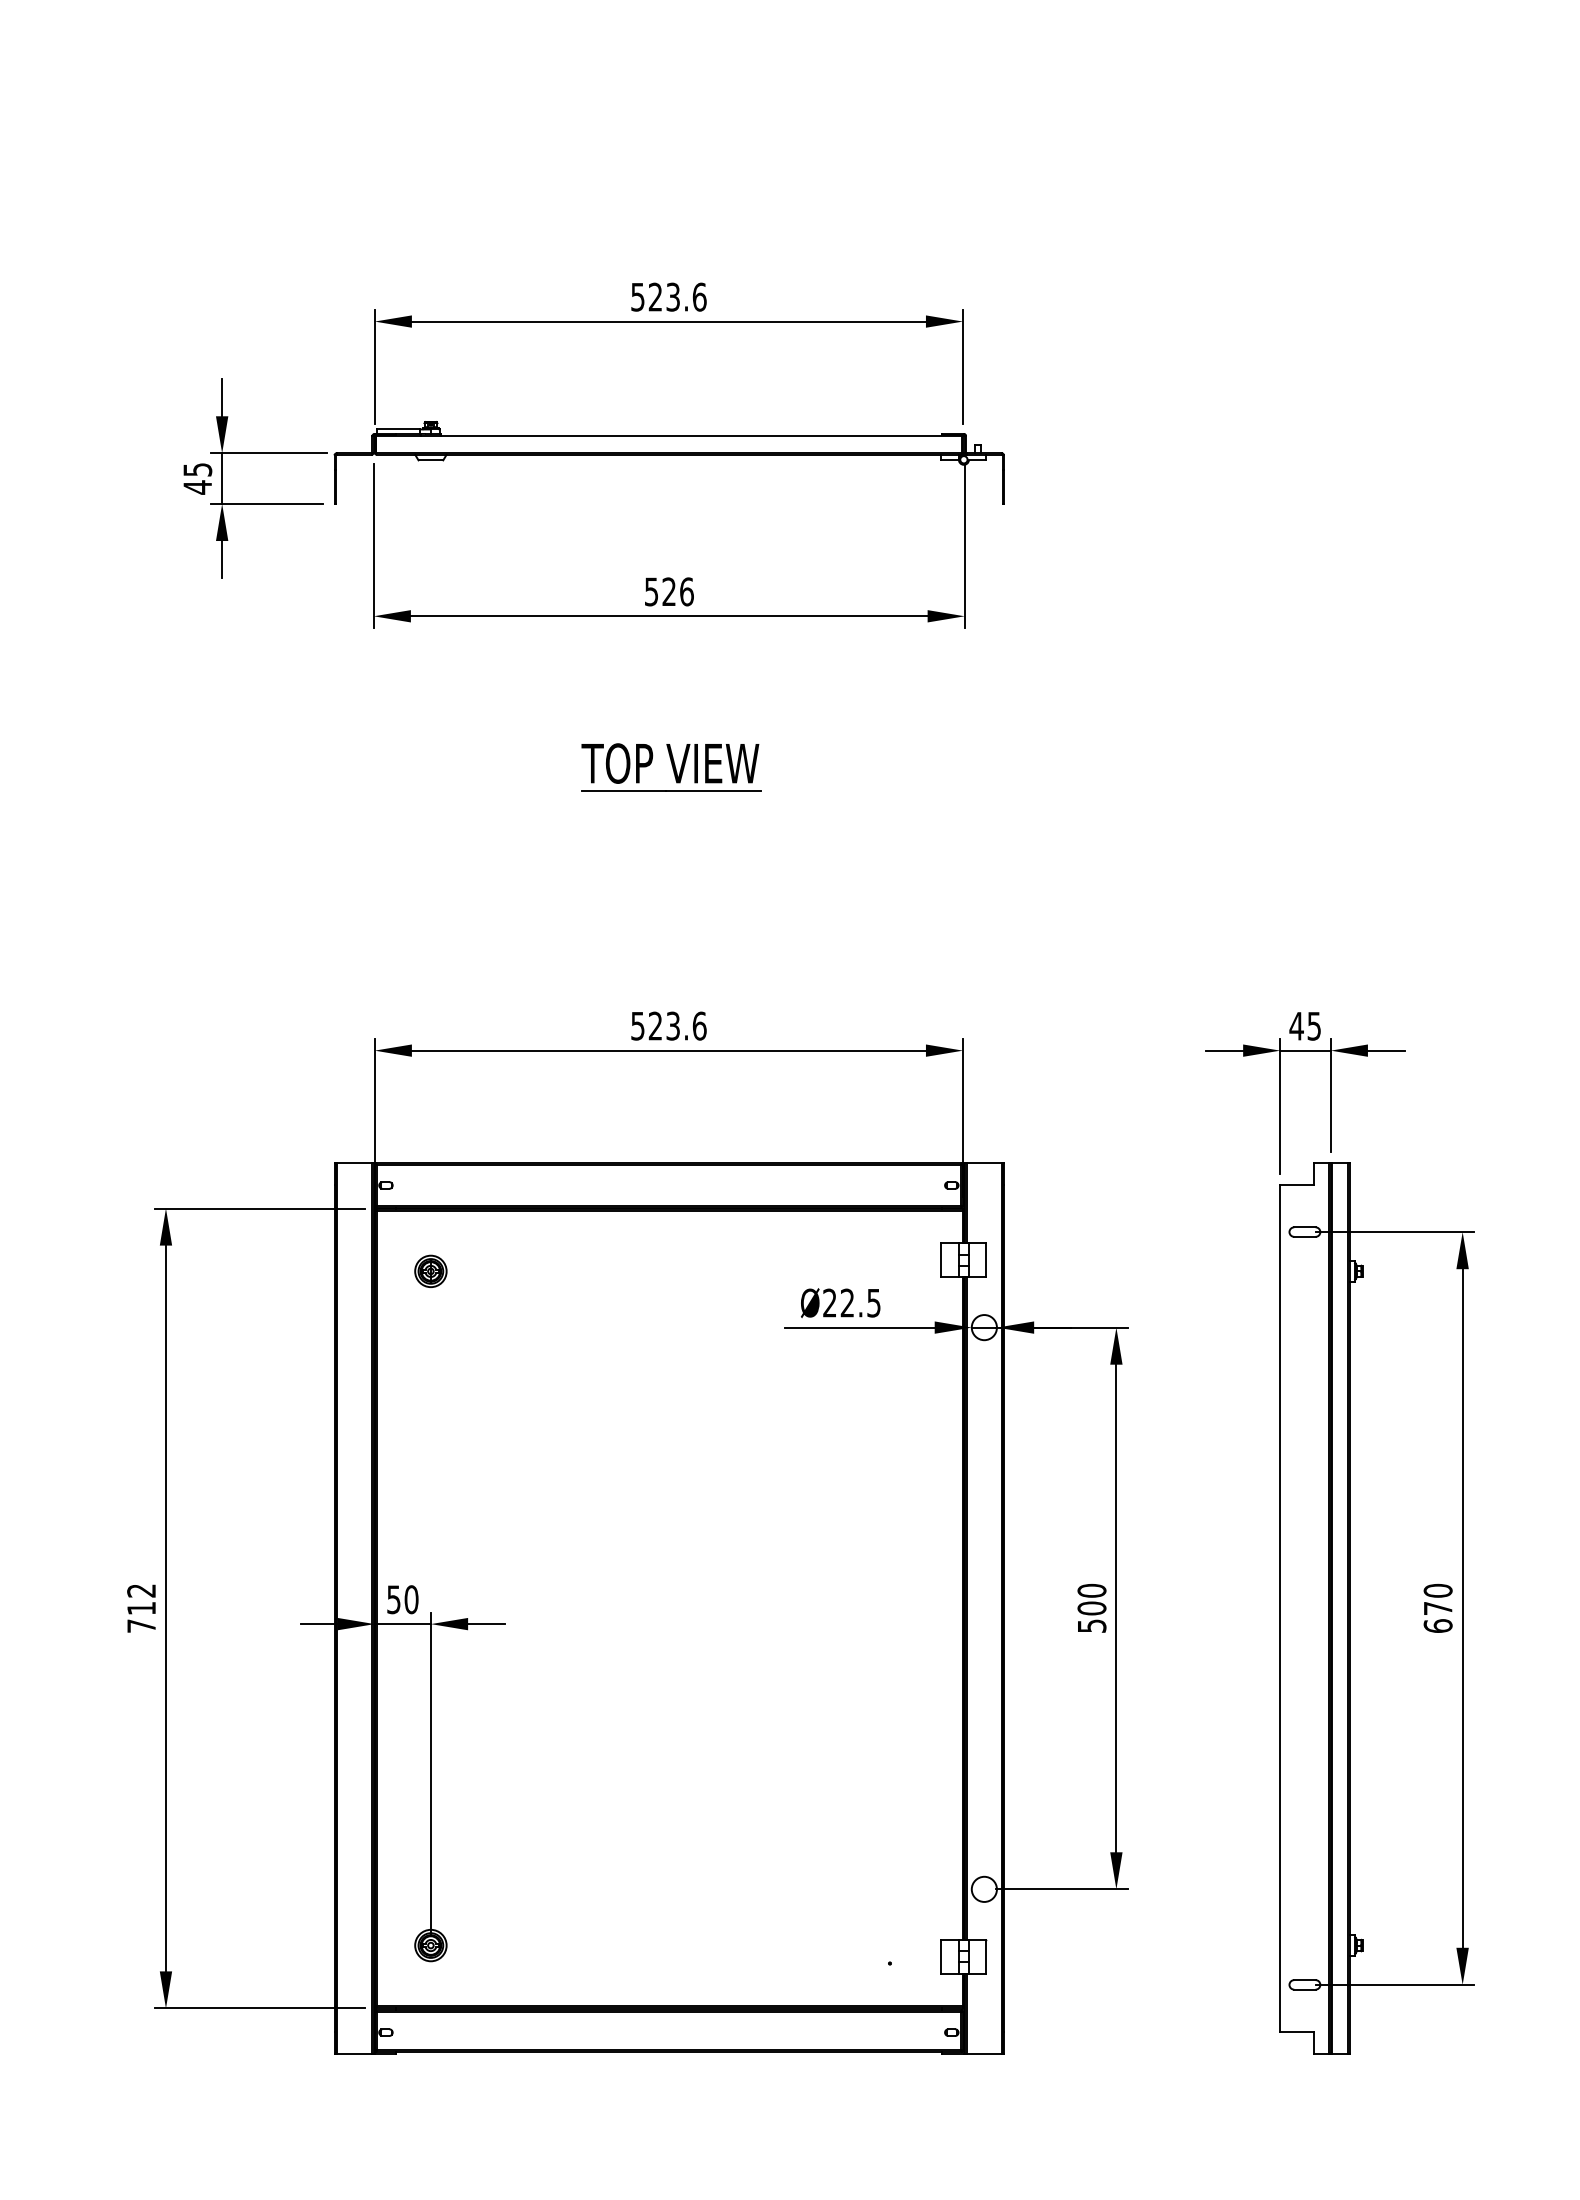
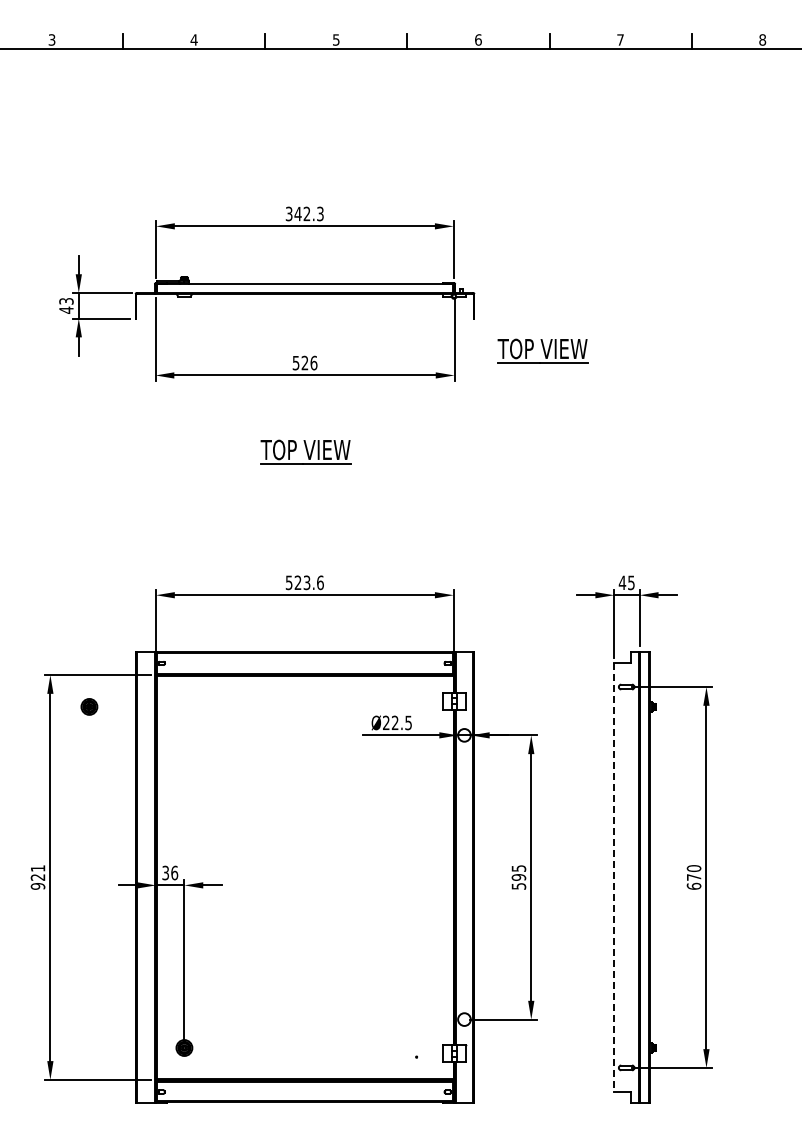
text: (668, 296) -> (304, 213), 523.6 -> 342.3
text: (195, 470) -> (65, 301), 45 -> 43
part: (1138, 566) -> (542, 350), added
part: (431, 1270) -> (89, 706), moved
text: (403, 1598) -> (170, 872), 50 -> 36
text: (1091, 1598) -> (518, 872), 500 -> 595
text: (140, 1608) -> (37, 877), 712 -> 921
line: (1280, 1608) -> (614, 877), solid -> dashed

